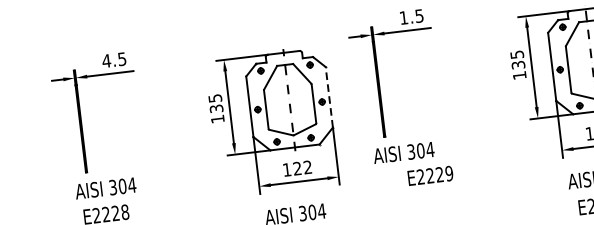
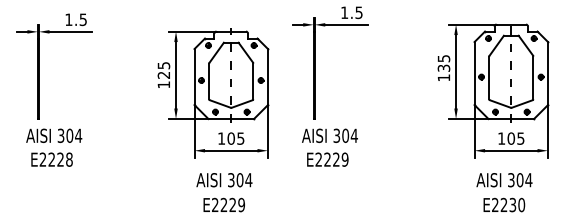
text: (106, 60) -> (68, 19), 4.5 -> 1.5
line: (329, 97) -> (268, 77), dashed -> solid
text: (217, 107) -> (164, 74), 135 -> 125
text: (302, 167) -> (235, 138), 122 -> 105
text: (430, 175) -> (327, 159), moved

